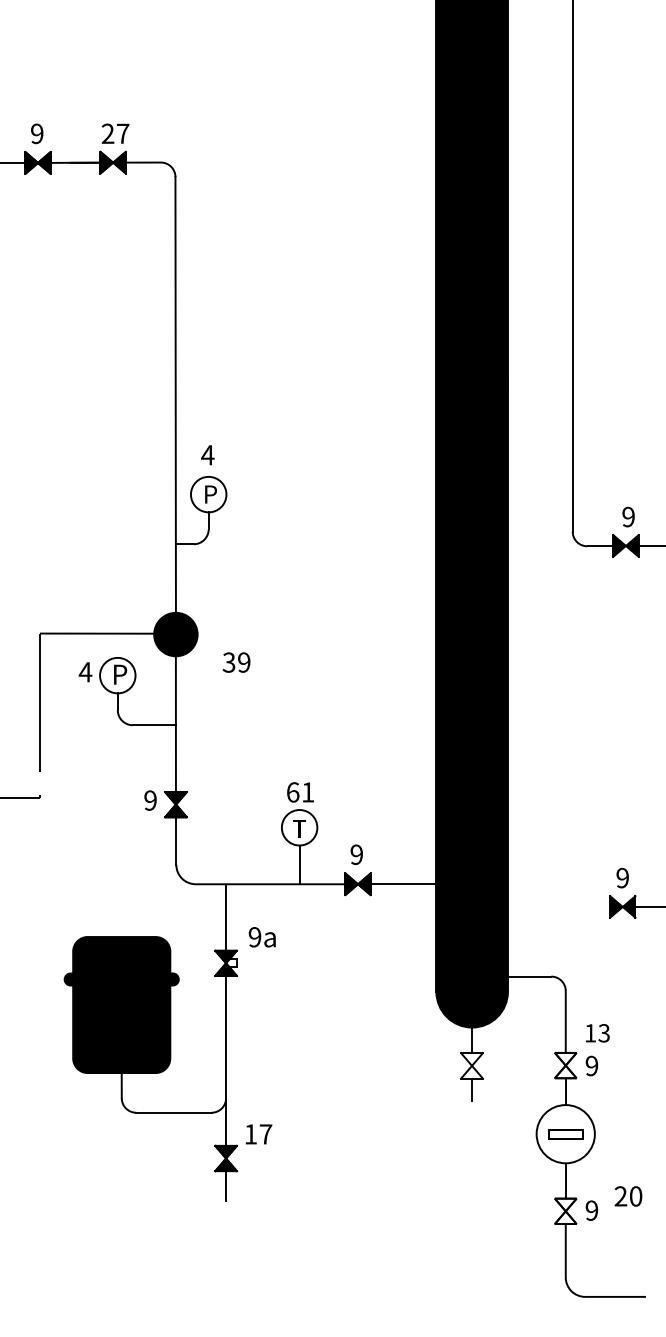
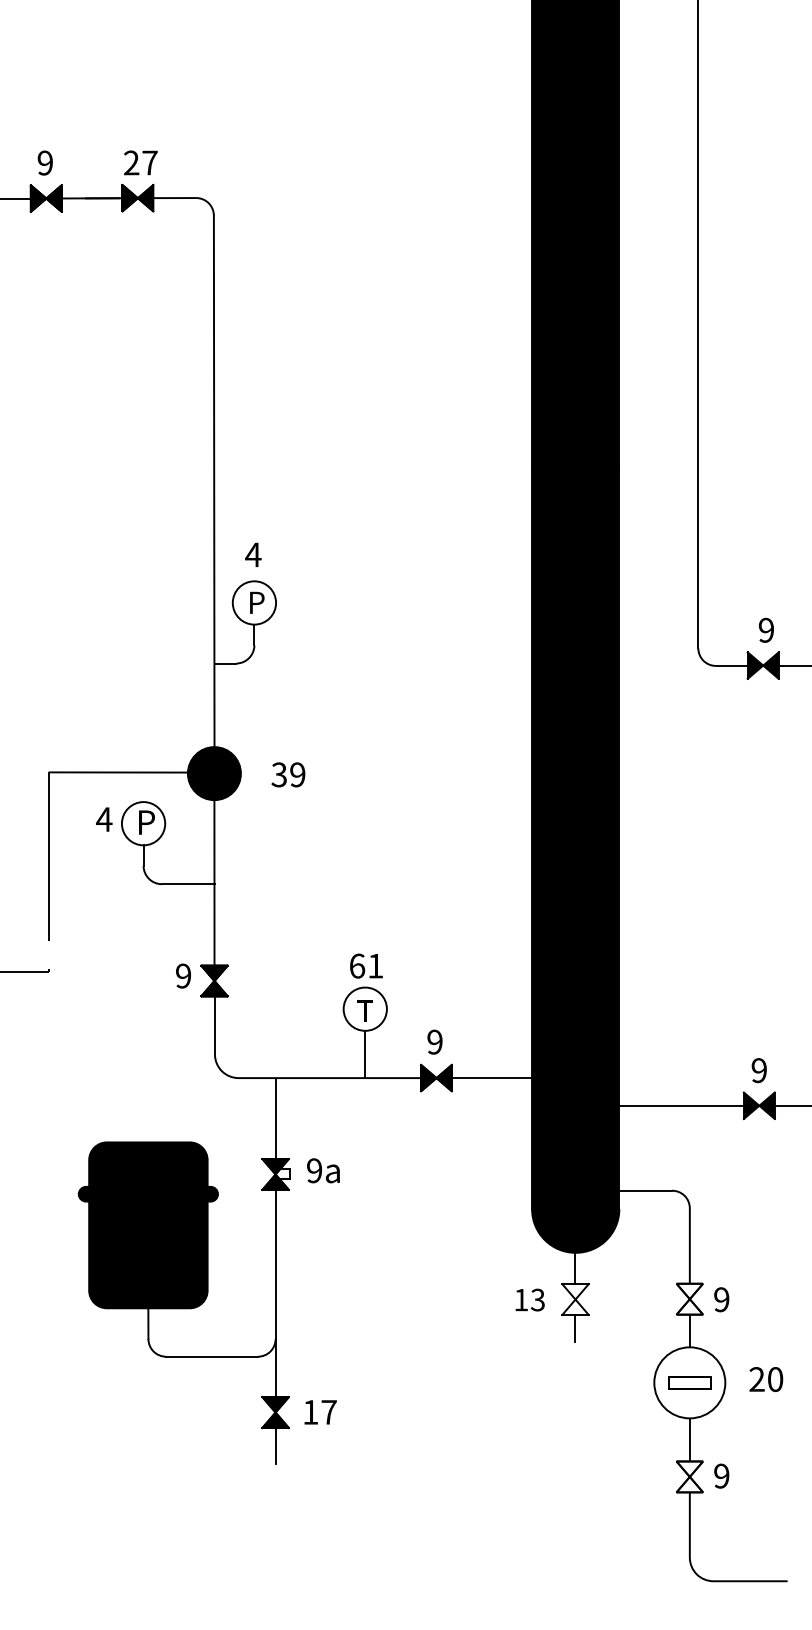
text: (236, 662) -> (288, 774), moved
line: (558, 907) -> (680, 1106), added
text: (261, 937) -> (322, 1171), moved
text: (597, 1033) -> (529, 1300), moved
text: (258, 1134) -> (320, 1412), moved
text: (628, 1196) -> (766, 1379), moved

